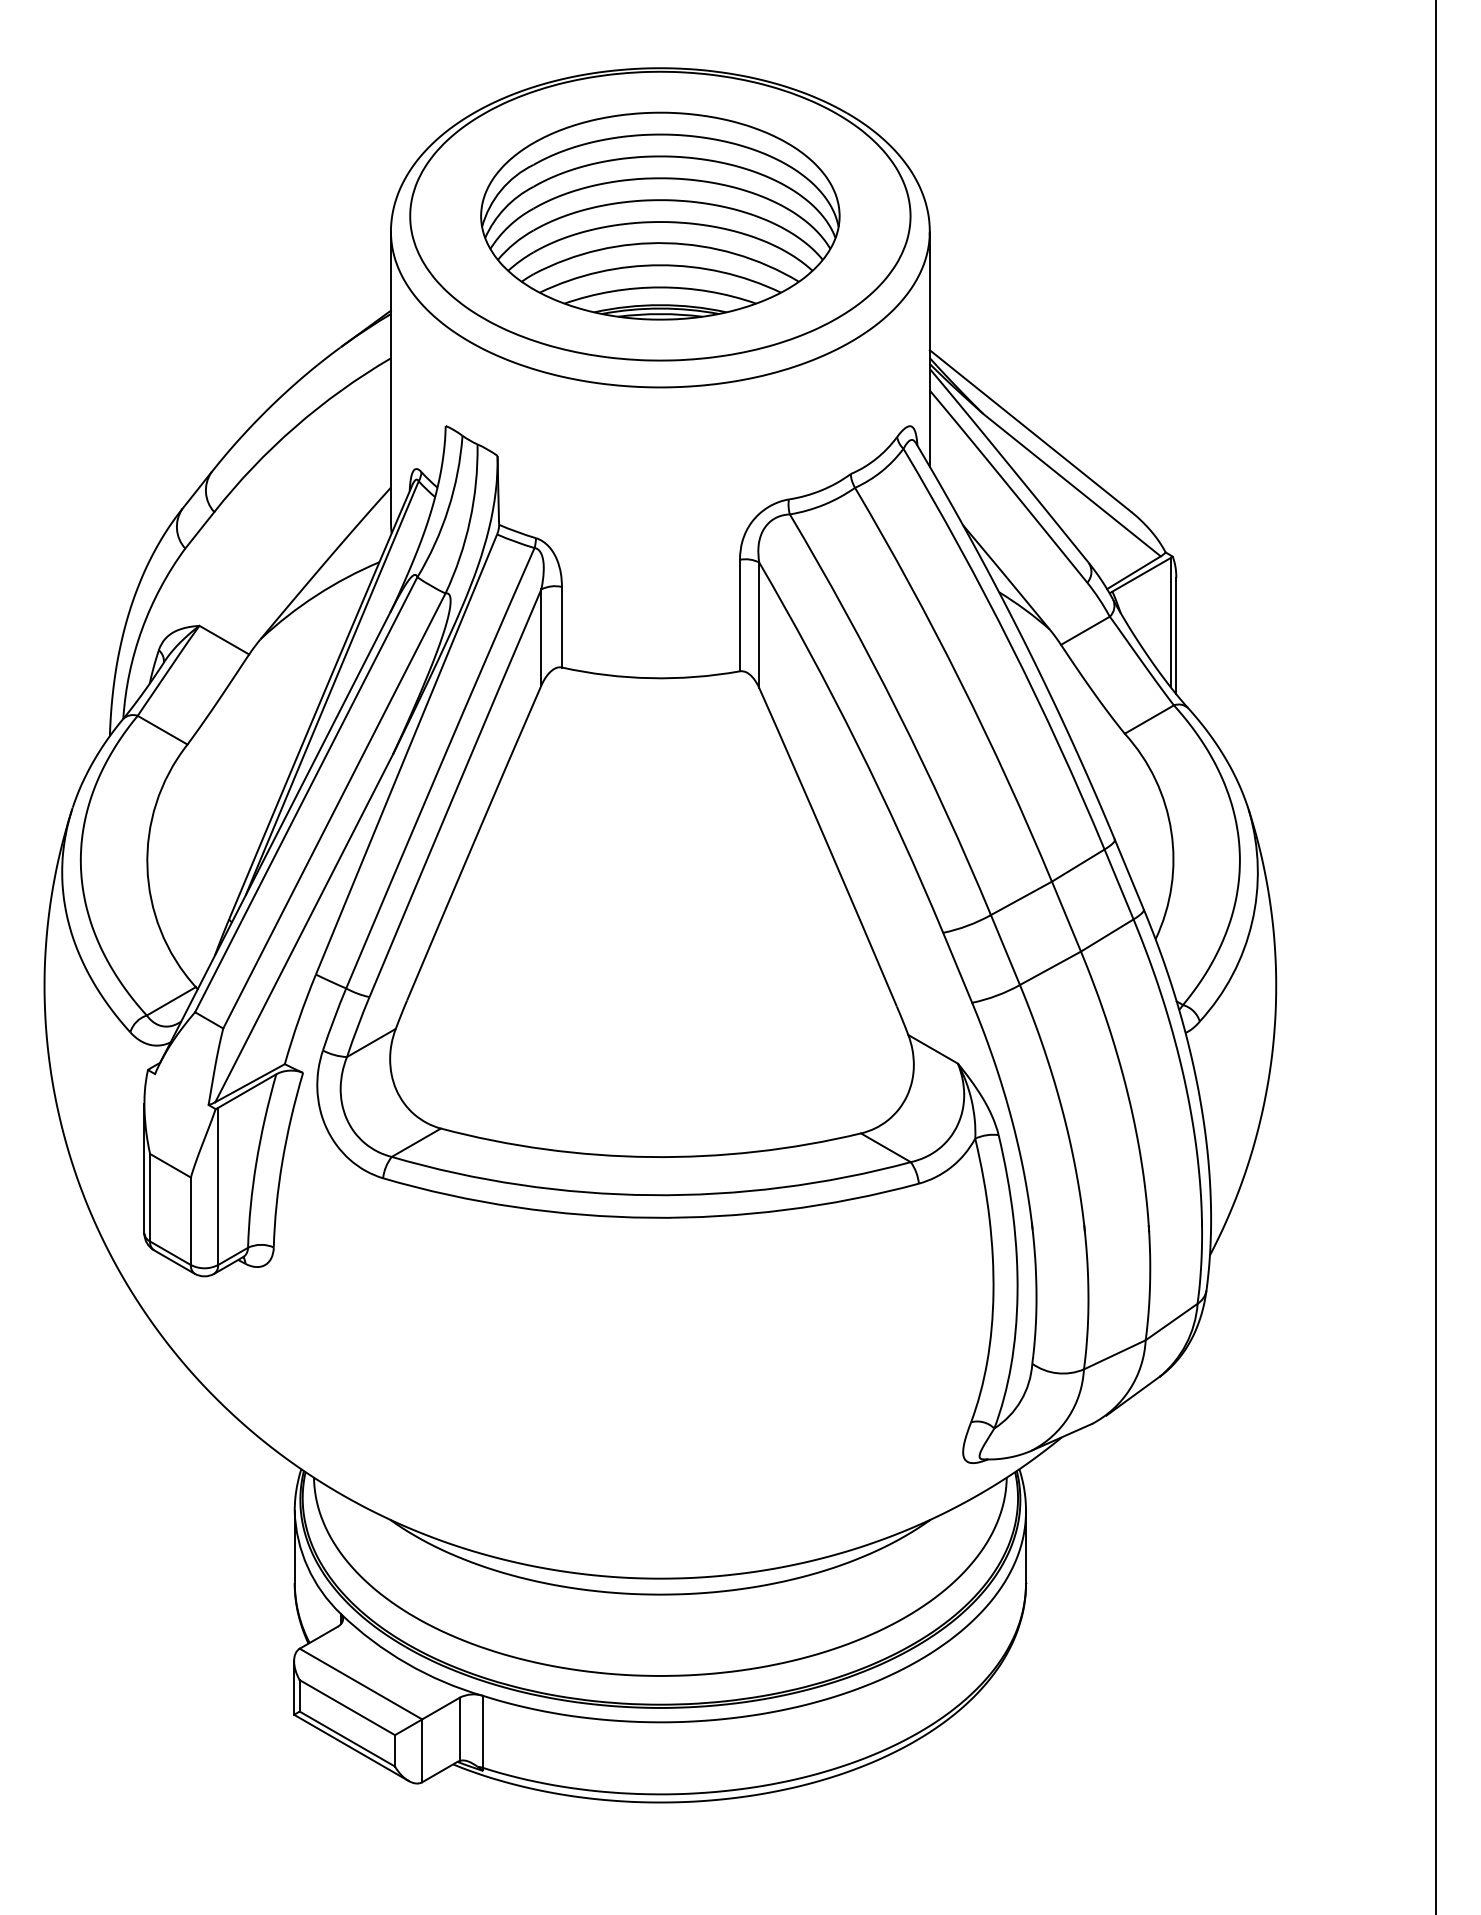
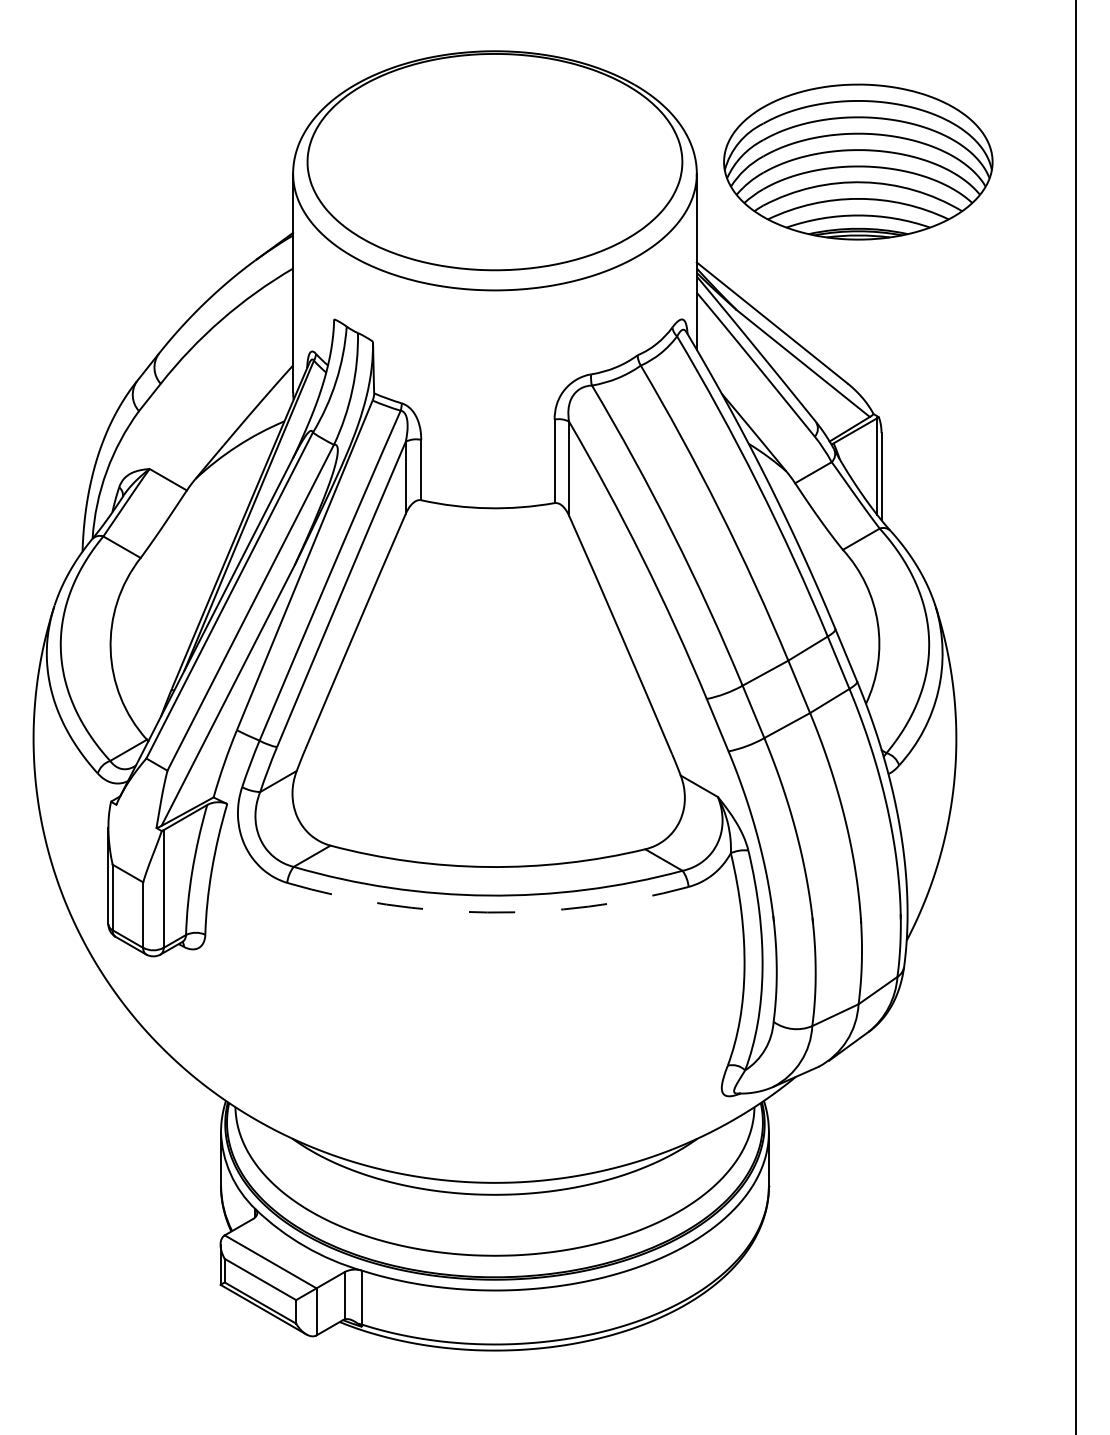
part: (660, 215) -> (858, 161), moved
arc: (650, 1217) -> (487, 912), solid -> dashed

